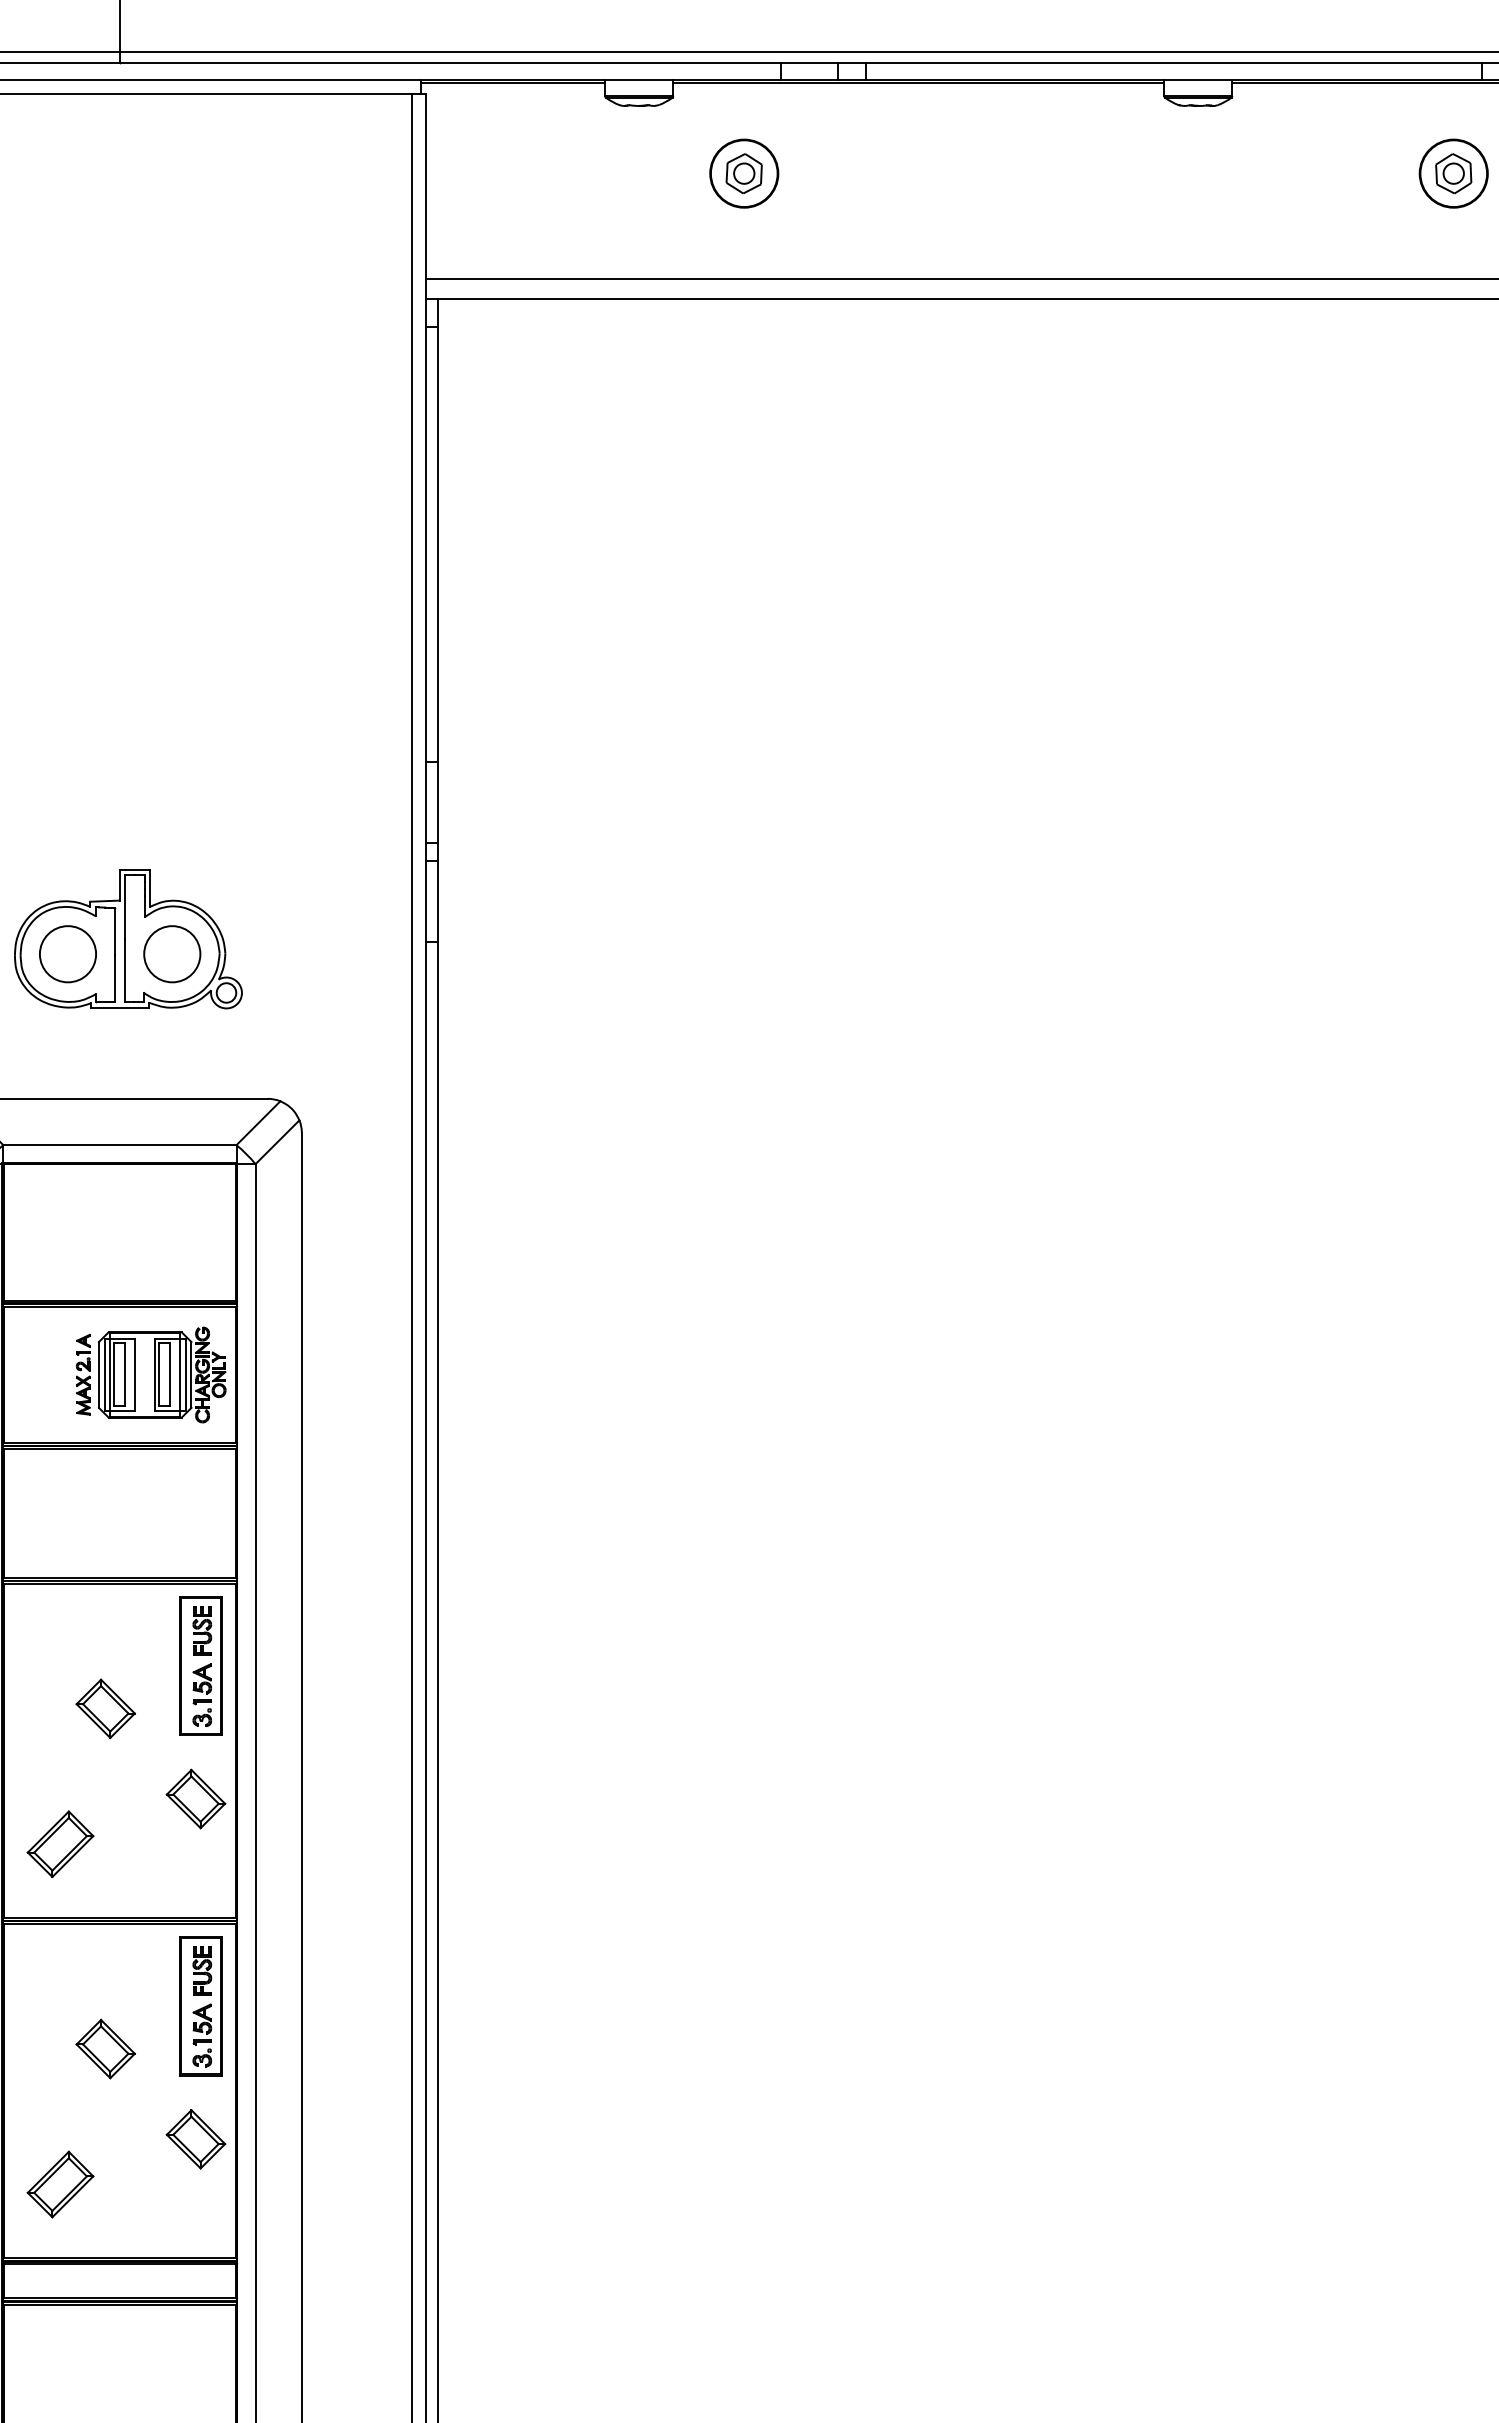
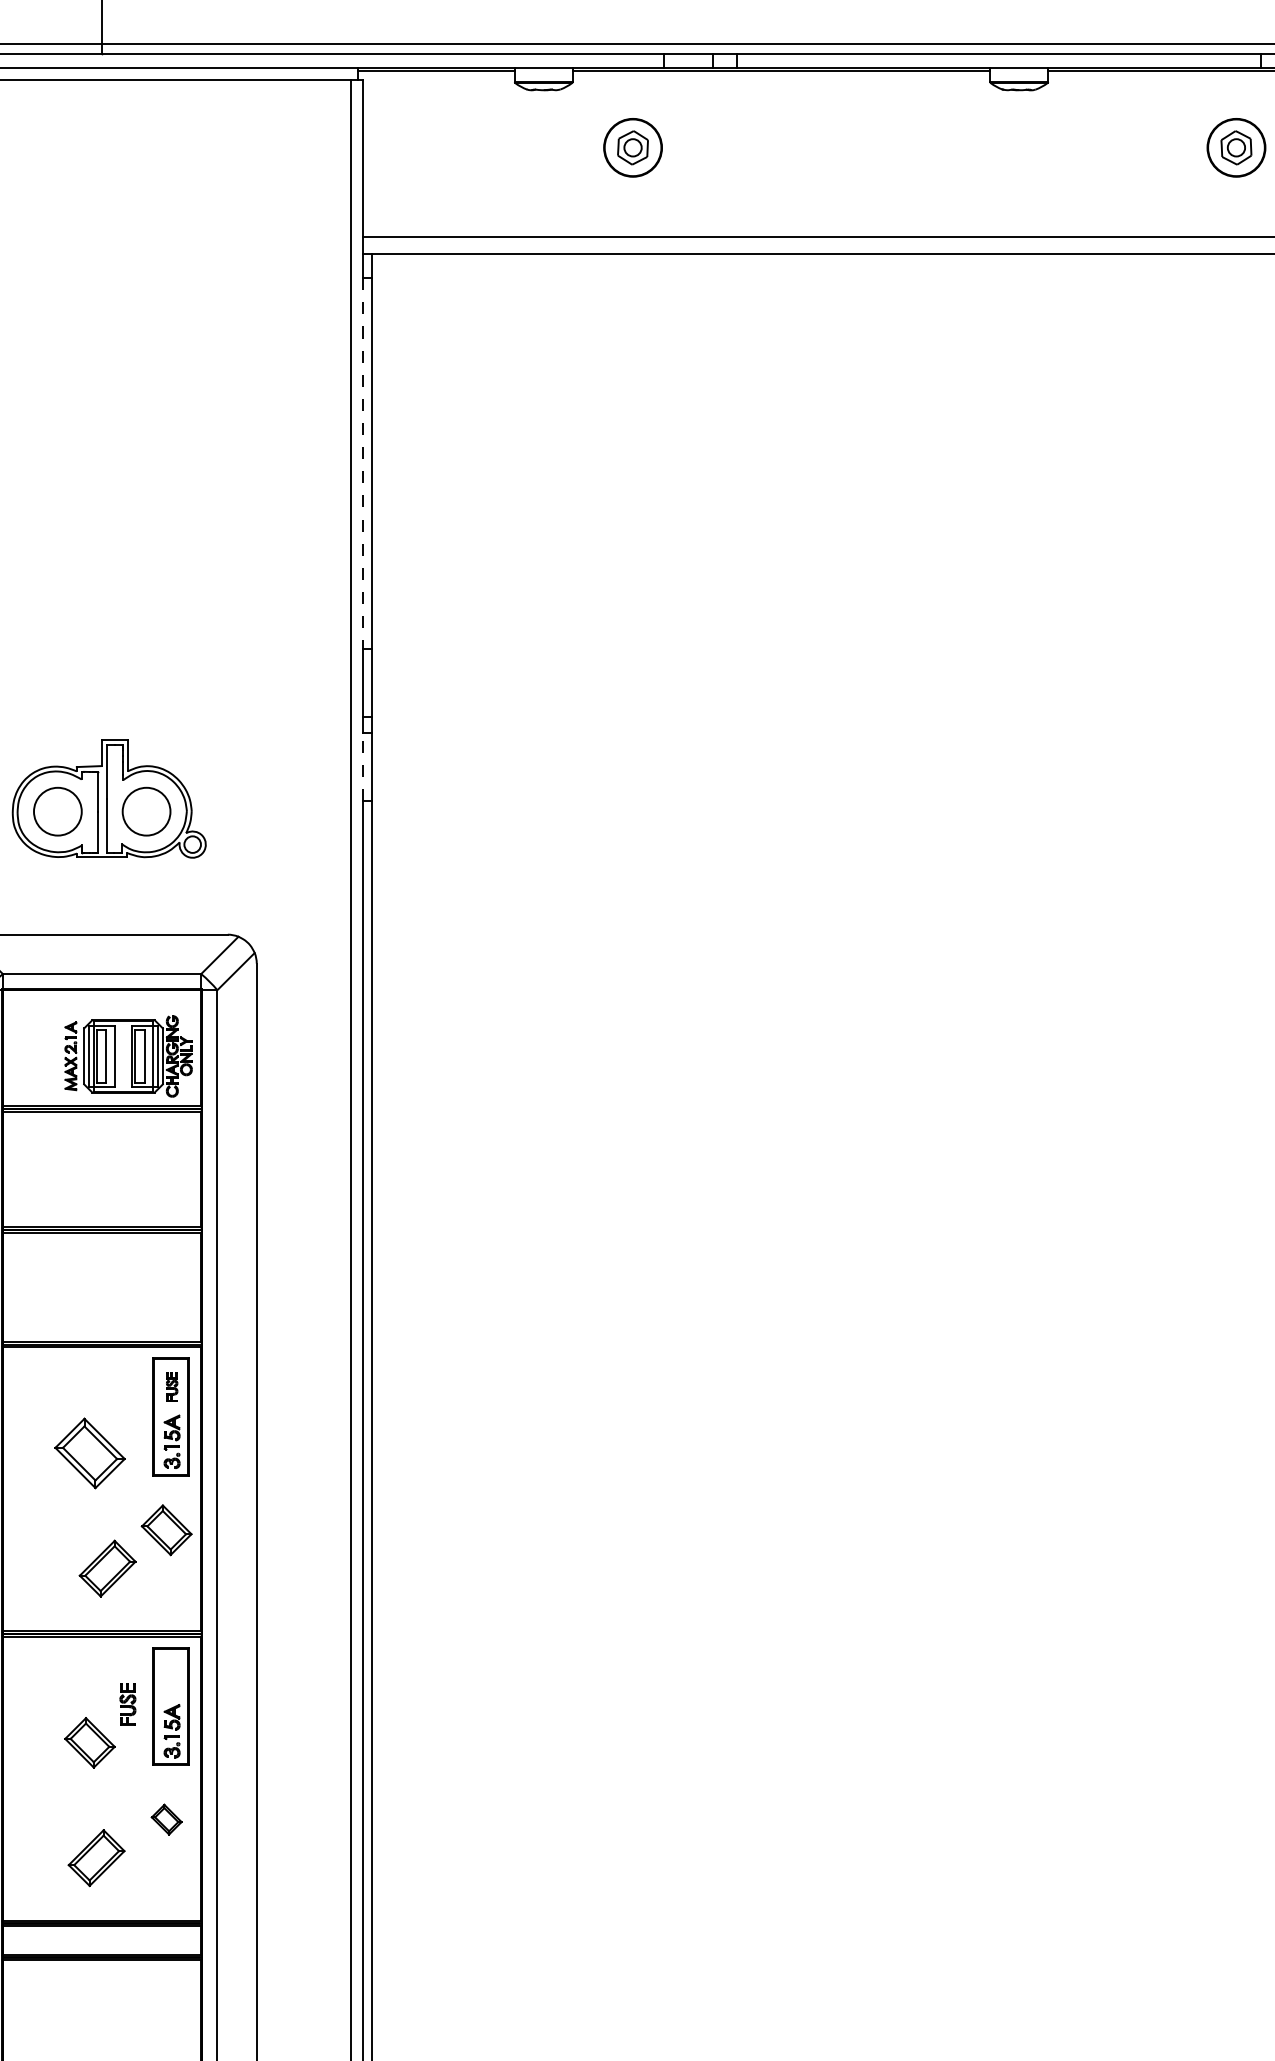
line: (426, 544) -> (362, 463), solid -> dashed
line: (426, 900) -> (362, 765), solid -> dashed
part: (150, 1374) -> (128, 1056), moved
part: (202, 1630) -> (172, 1386), size x0.7
part: (105, 1708) -> (89, 1453), size x1.4
part: (60, 1844) -> (107, 1568), moved
part: (202, 1970) -> (128, 1704), moved
part: (195, 2139) -> (166, 1819), size x0.6
part: (60, 2184) -> (96, 1858), moved

